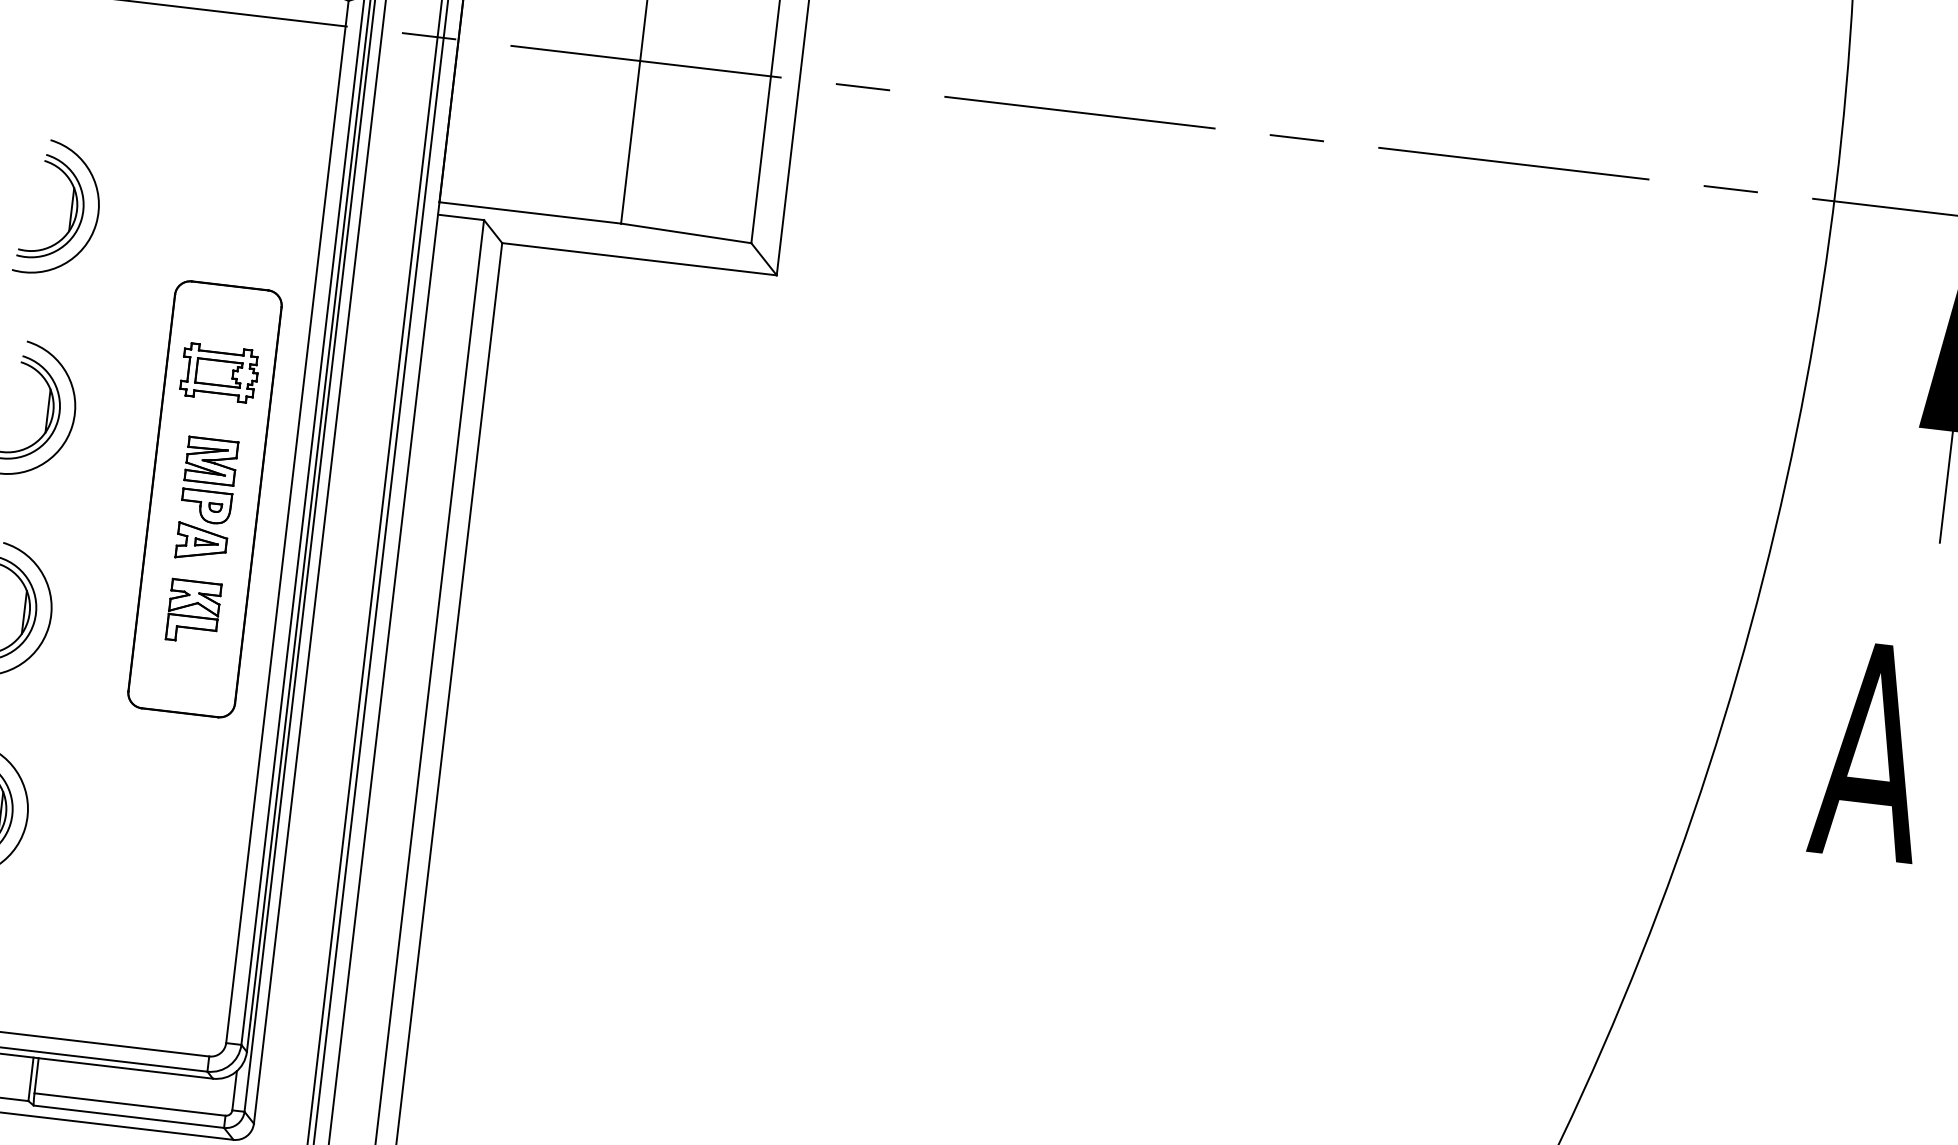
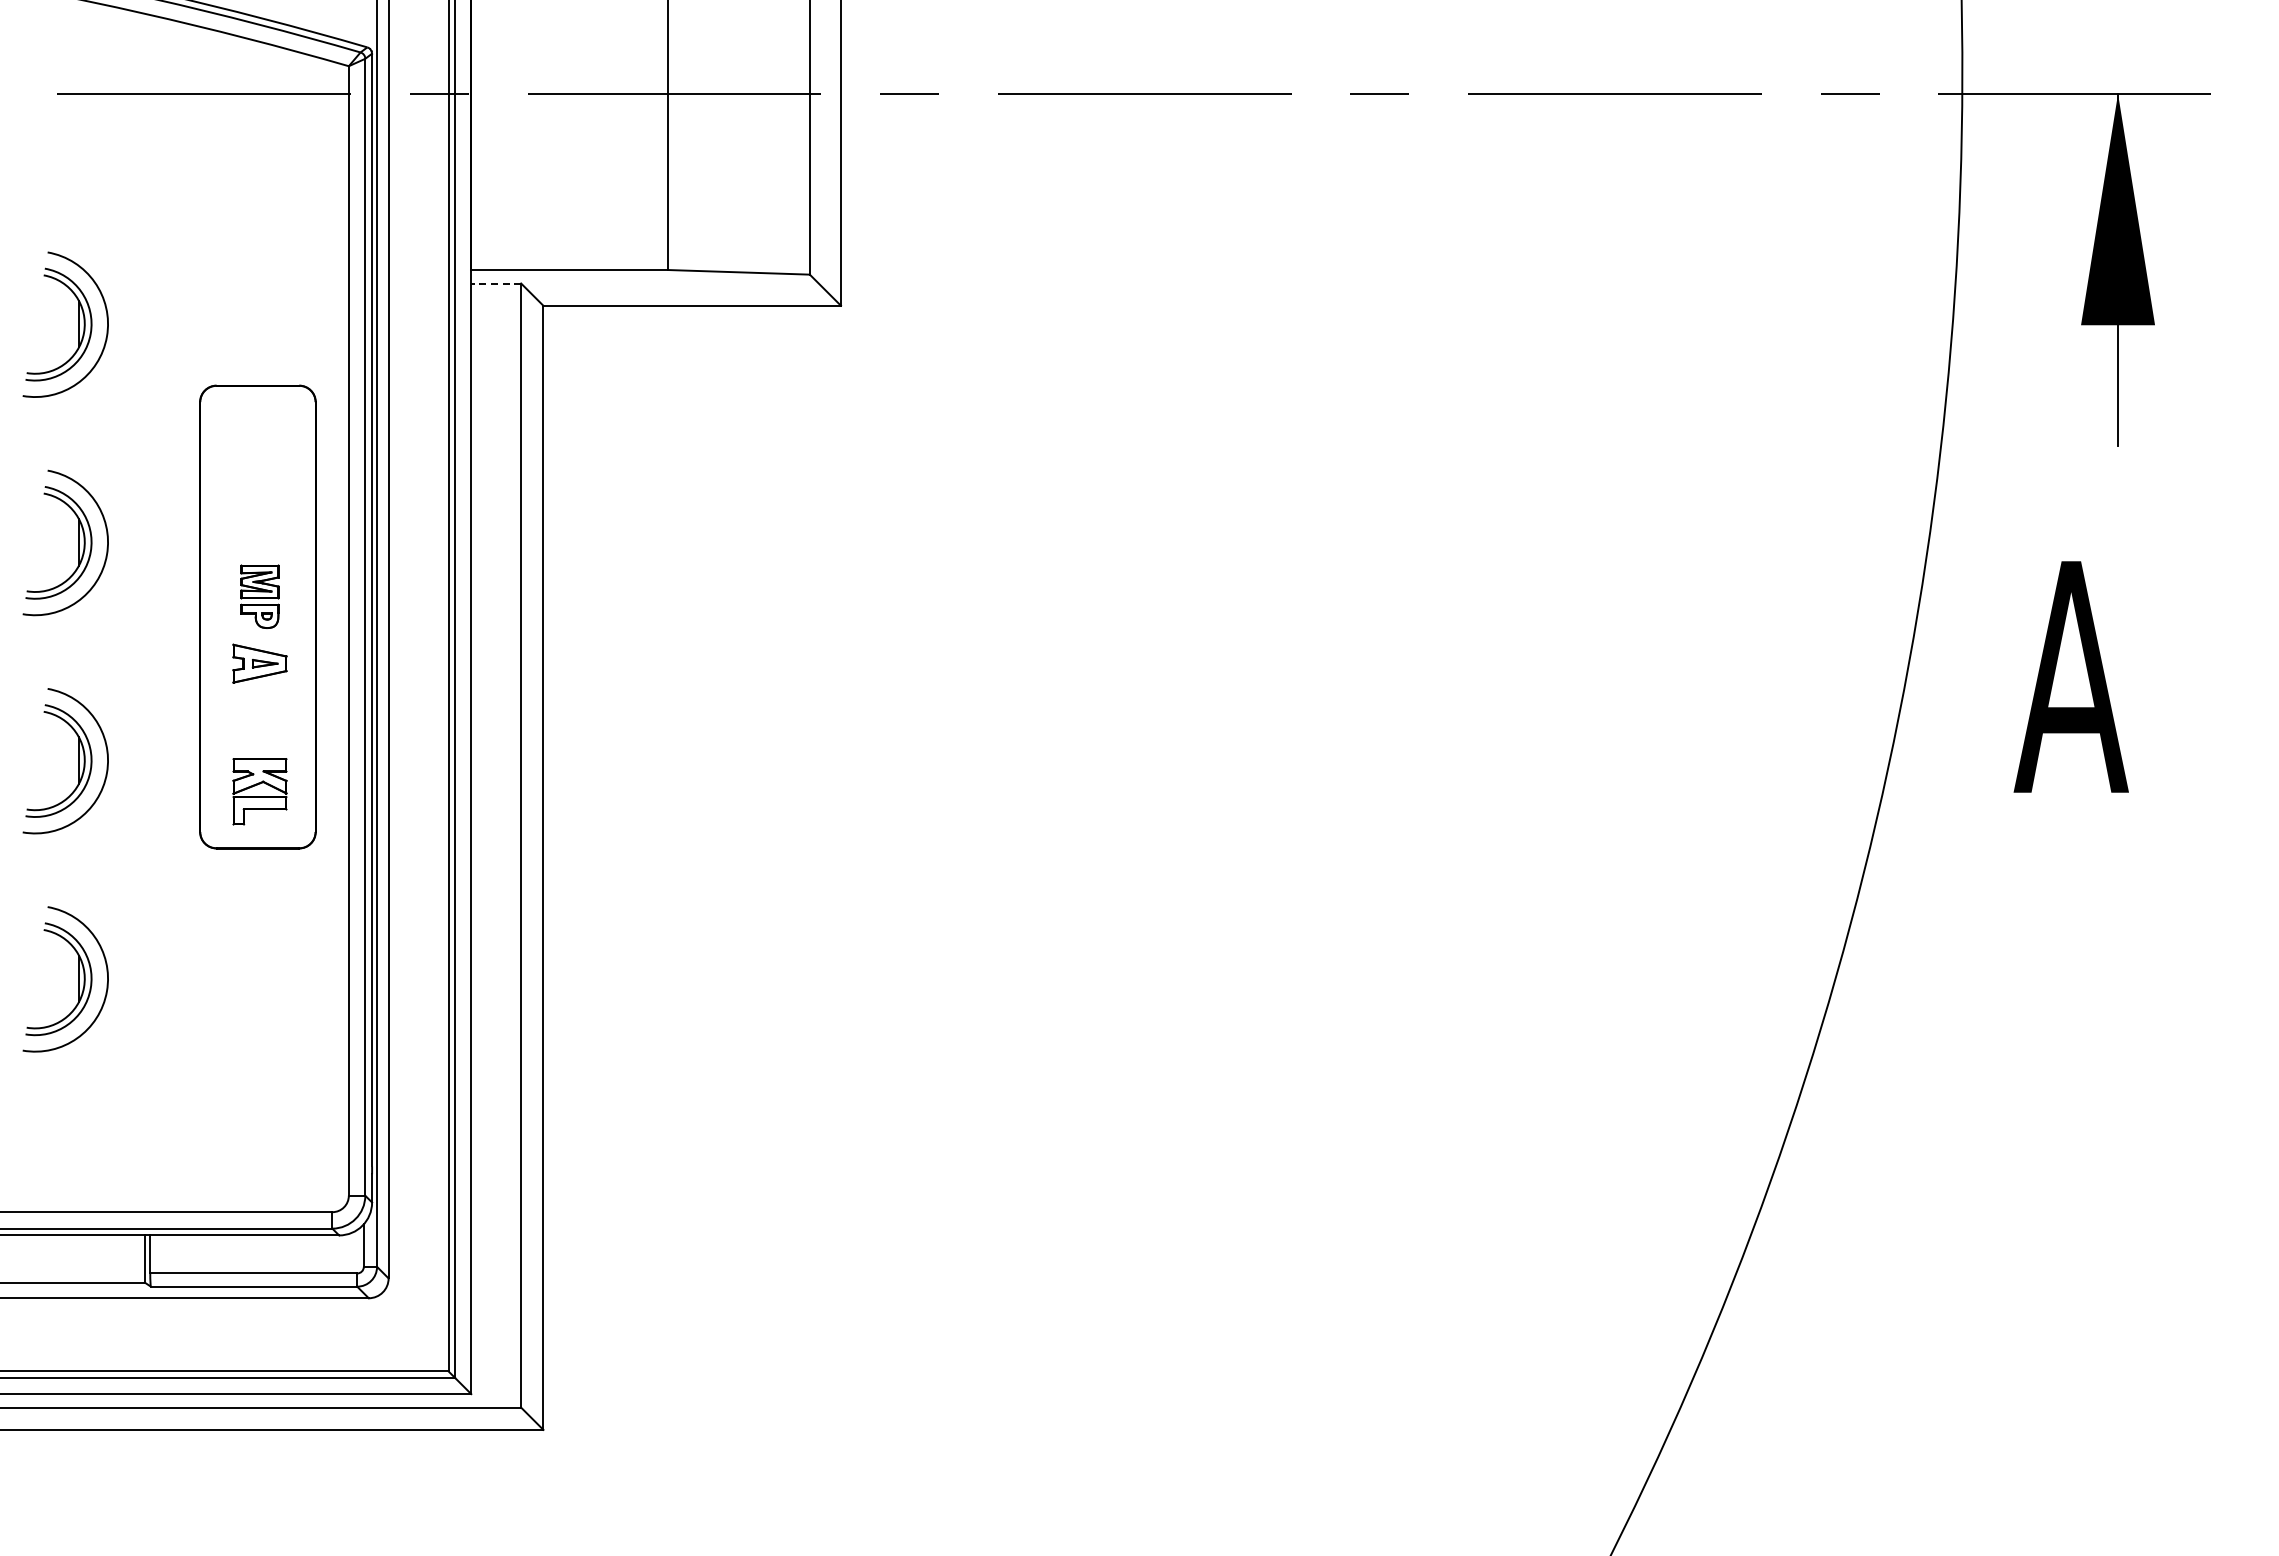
line: (461, 217) -> (496, 283), solid -> dashed
part: (219, 372) -> (257, 479), removed
part: (208, 480) -> (259, 596), size x0.7
part: (193, 611) -> (259, 791), moved

